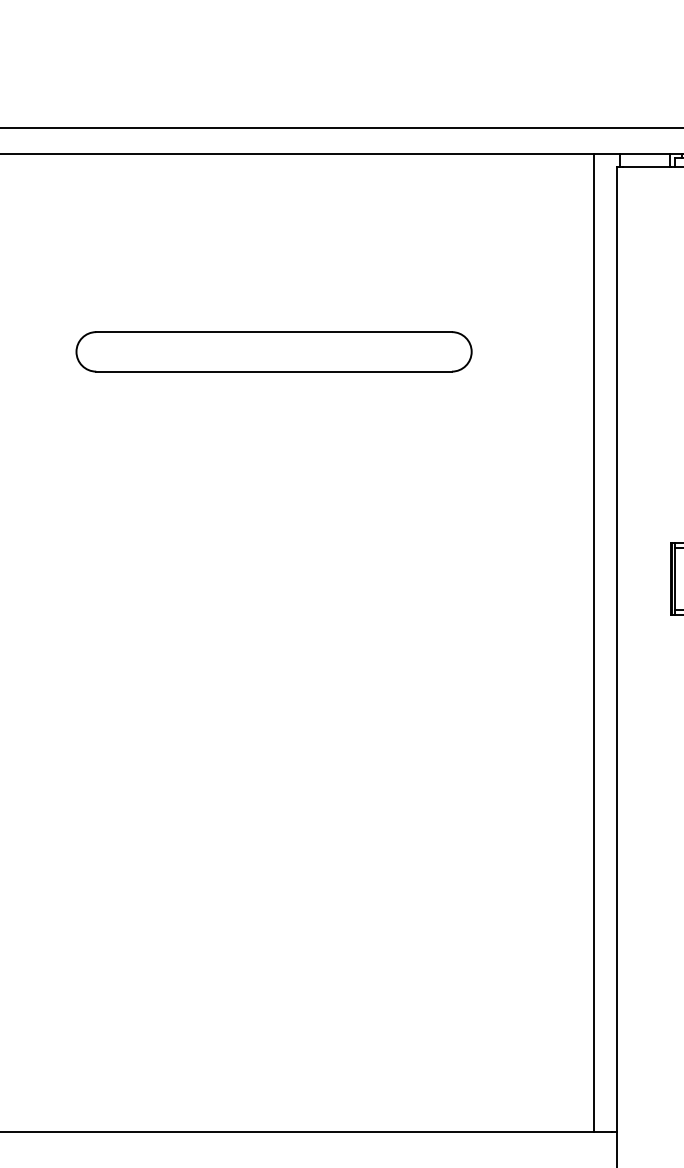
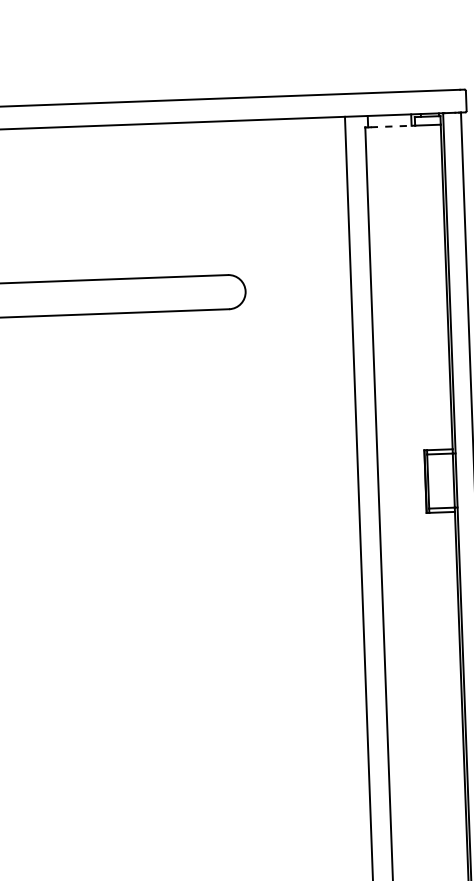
line: (647, 167) -> (391, 126), solid -> dashed

